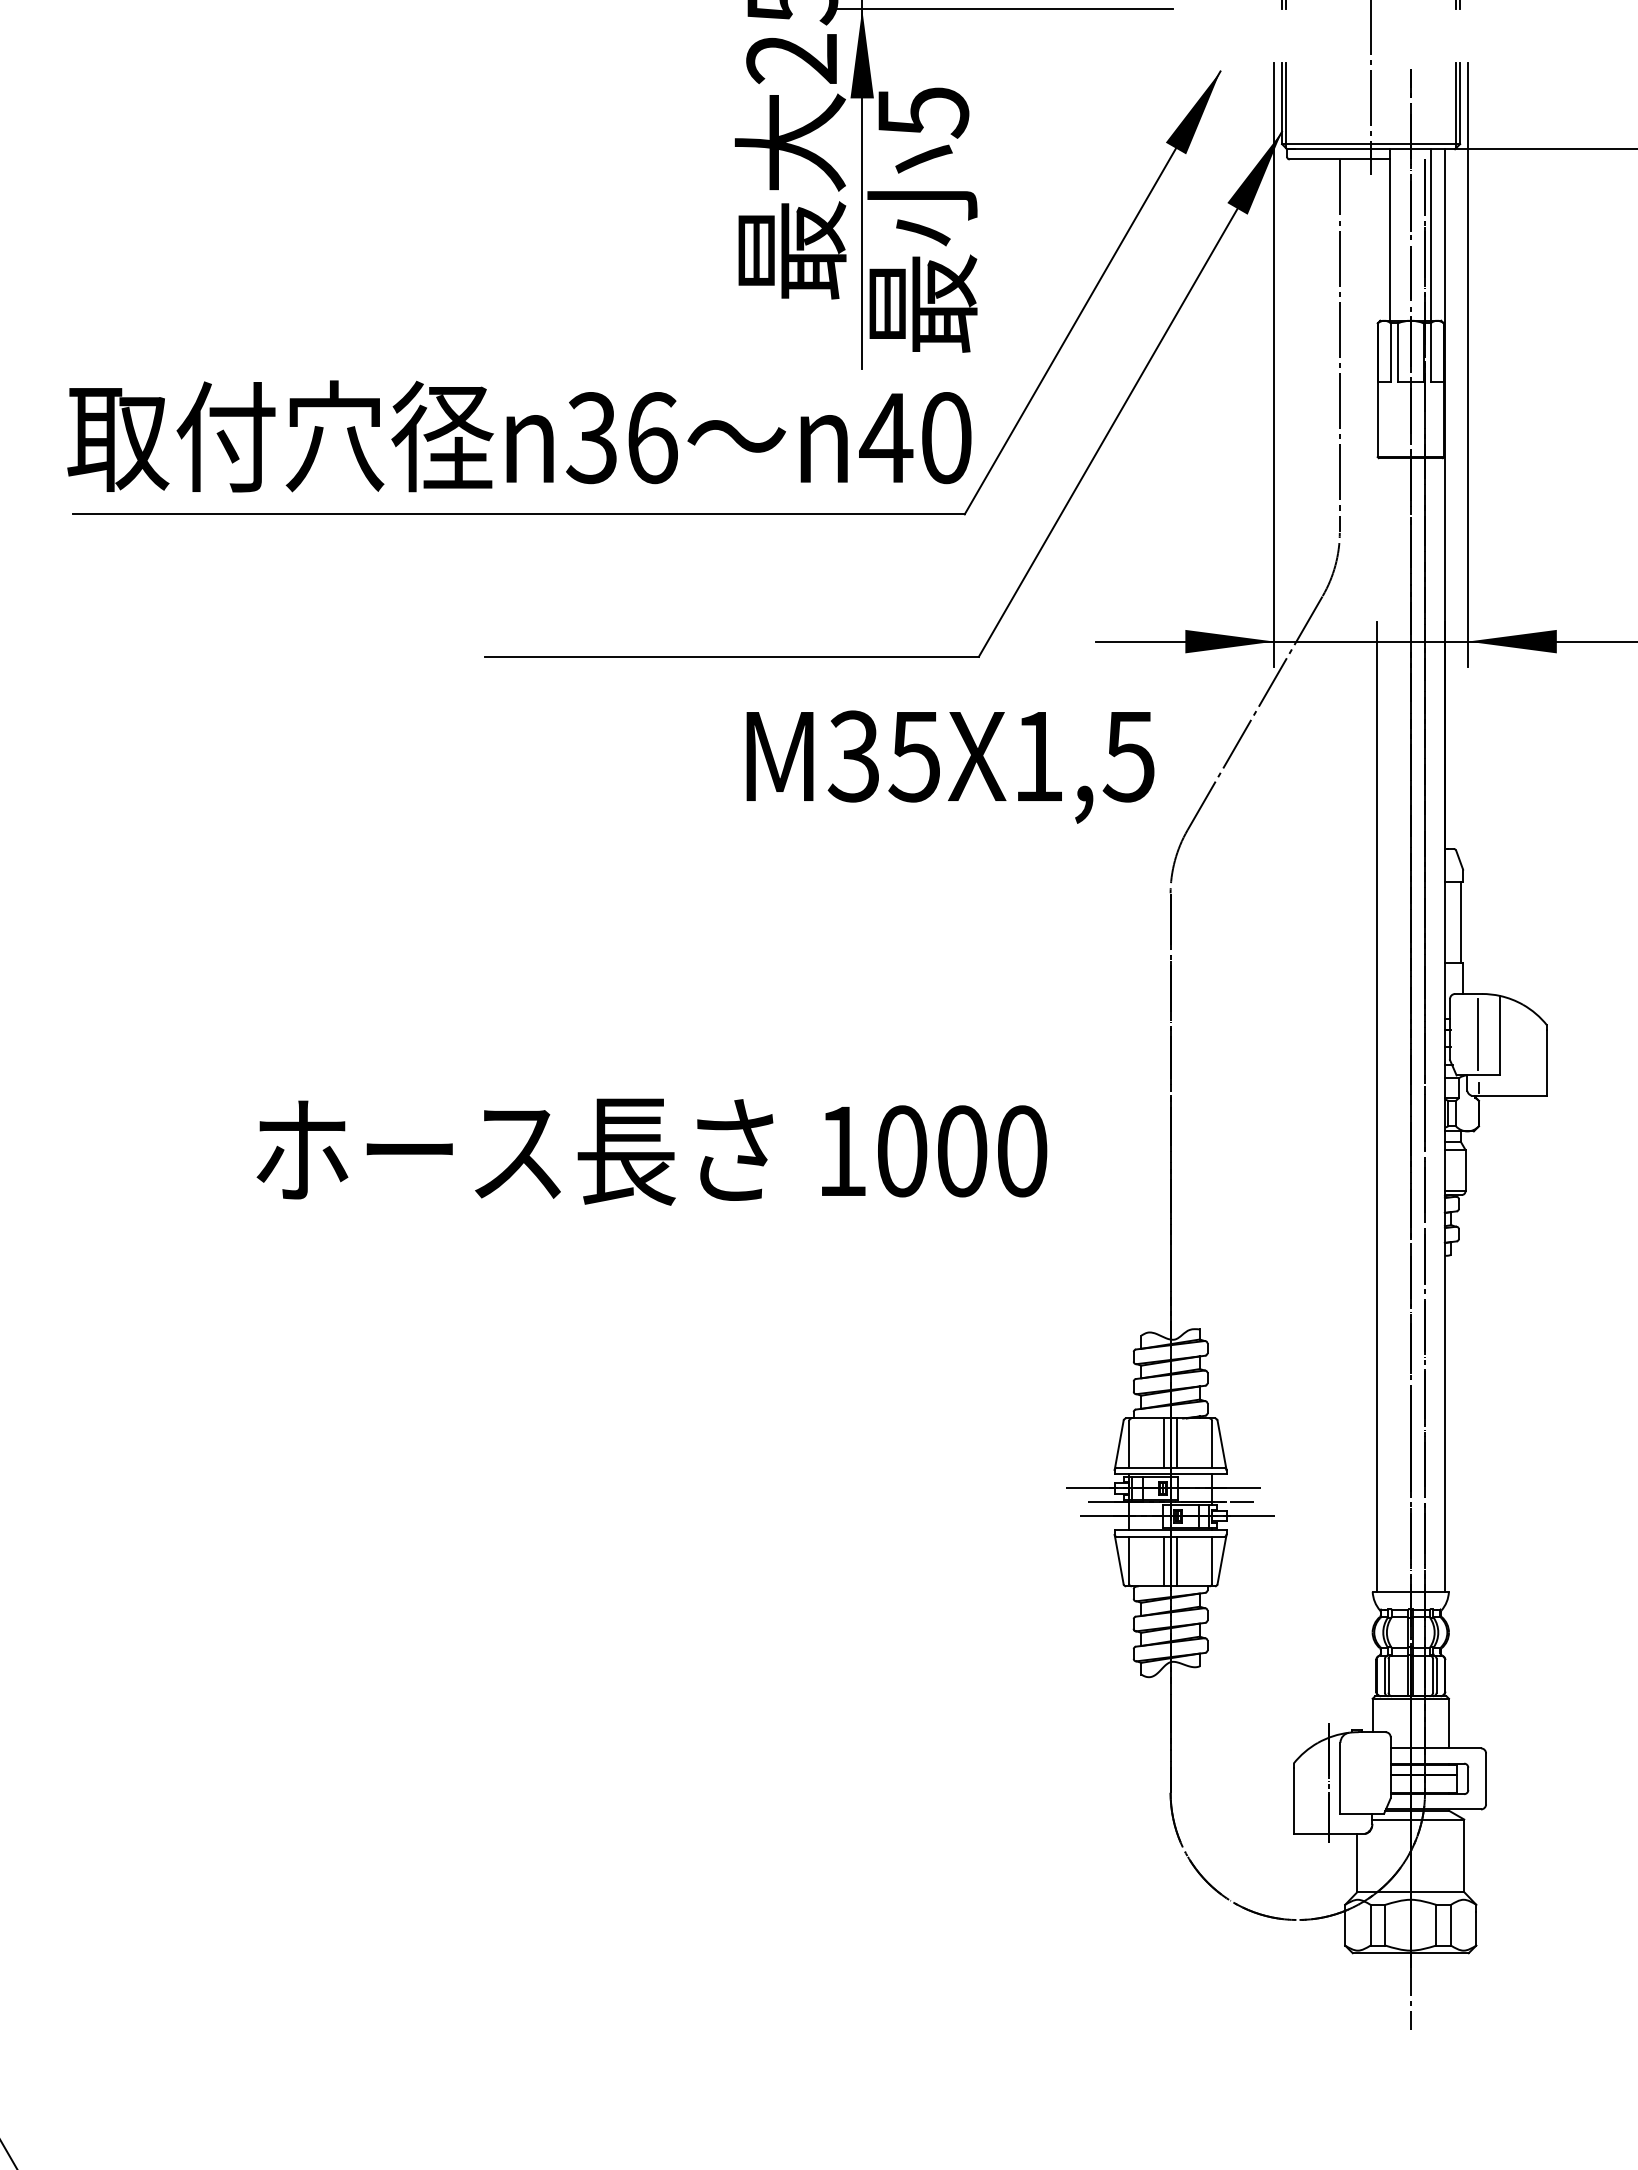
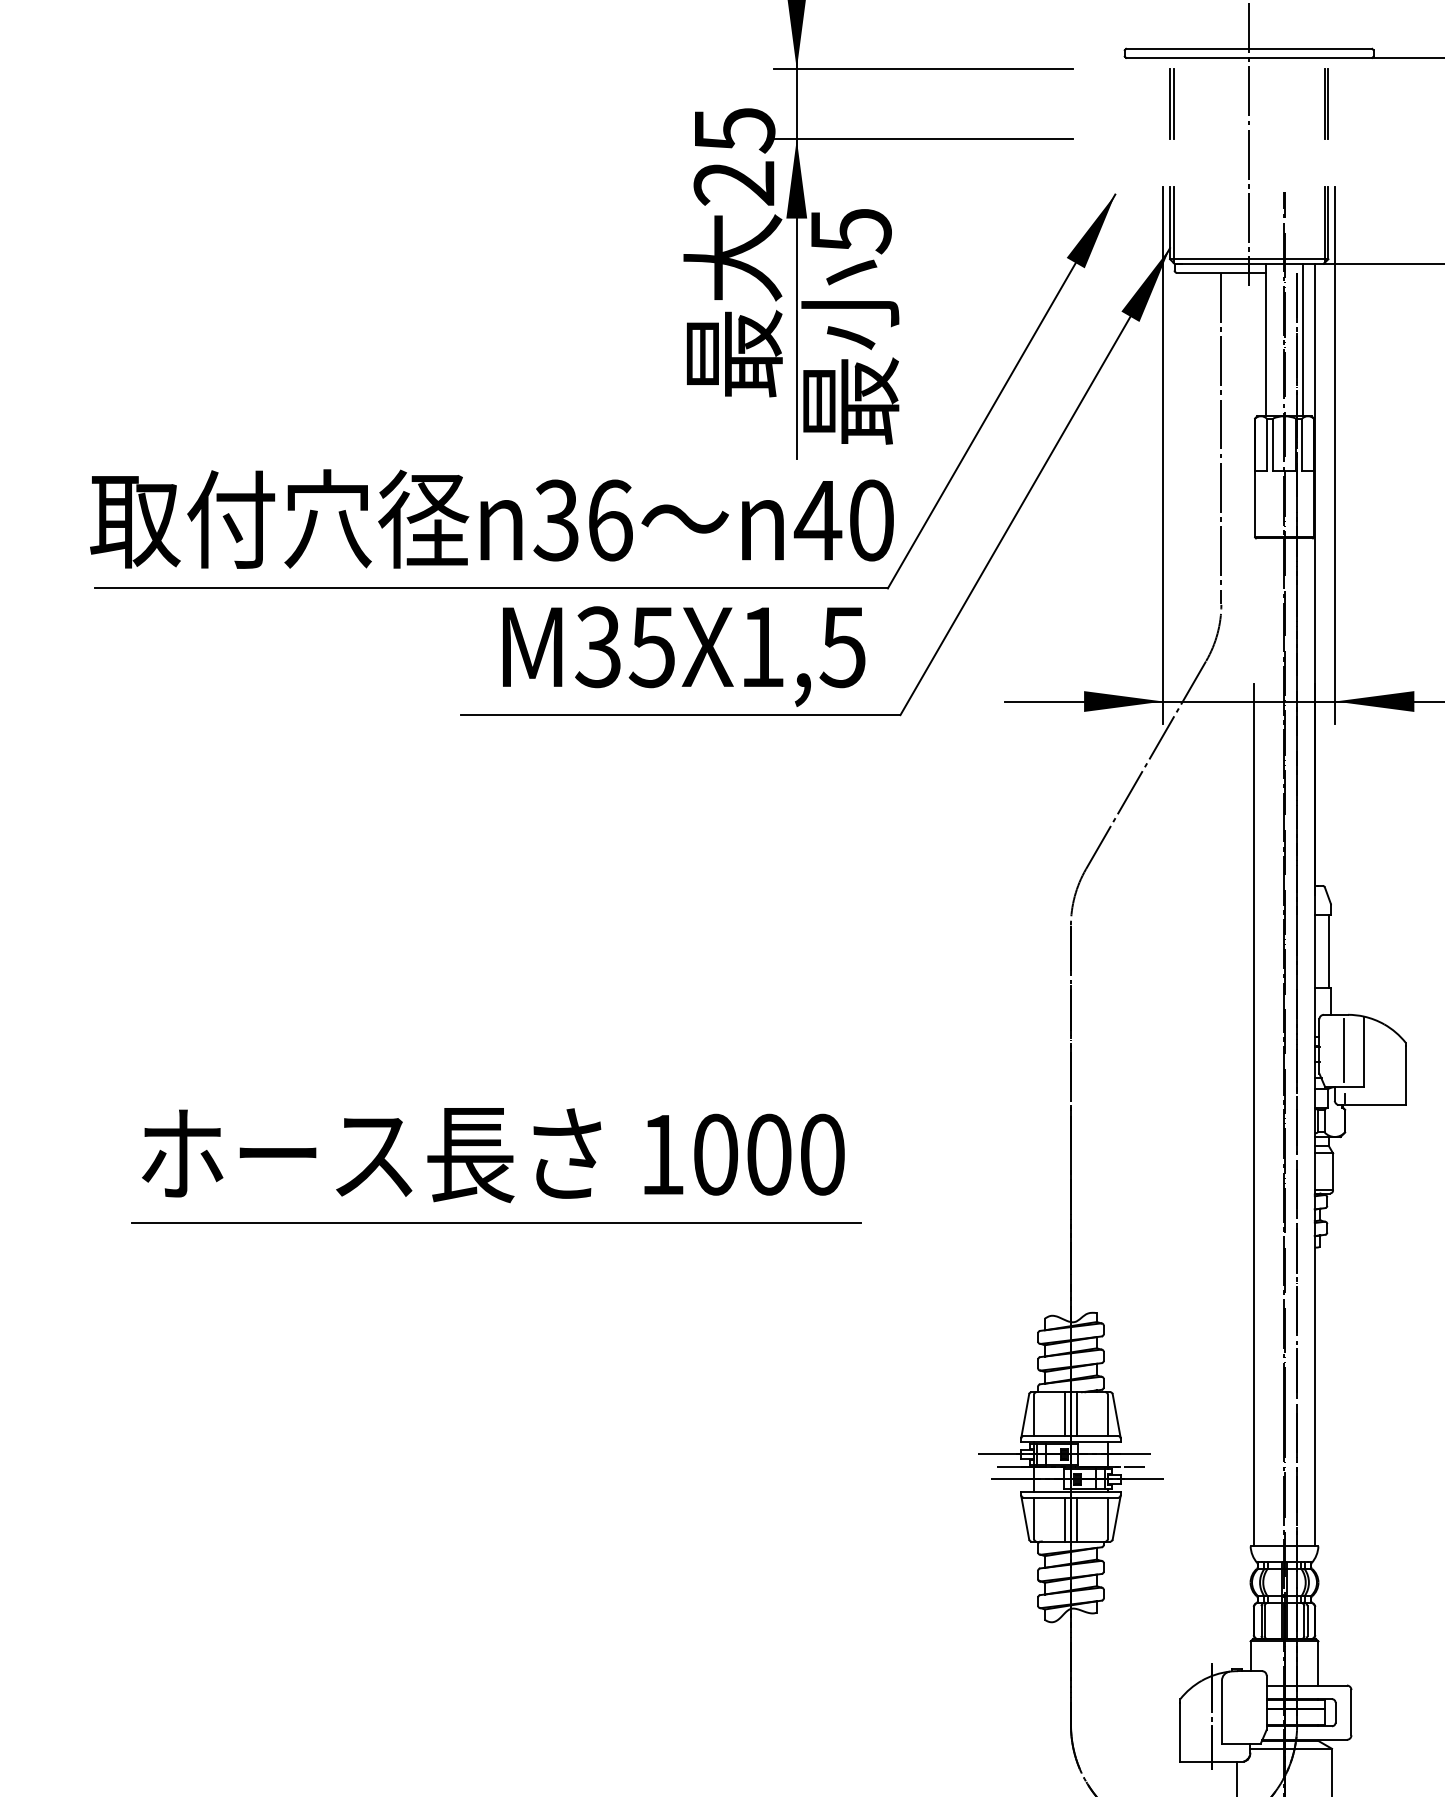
text: (950, 766) -> (684, 656), moved
text: (651, 1151) -> (492, 1154), moved
line: (524, 1227) -> (496, 1222), added

